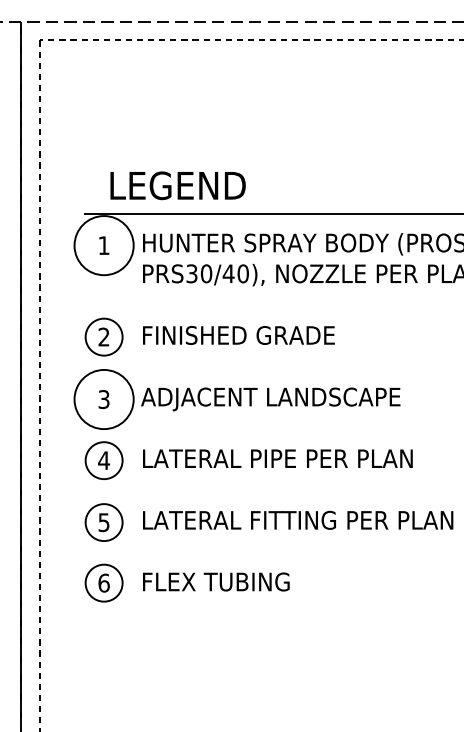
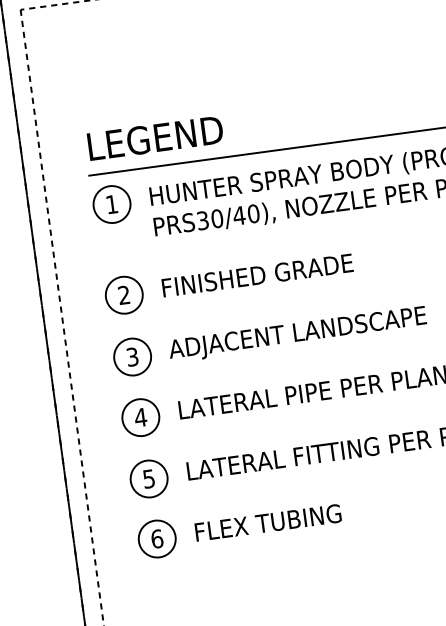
text: (177, 185) -> (154, 138), moved
circle: (103, 245) -> (111, 204), size x0.62
circle: (103, 399) -> (132, 357), size x0.62

